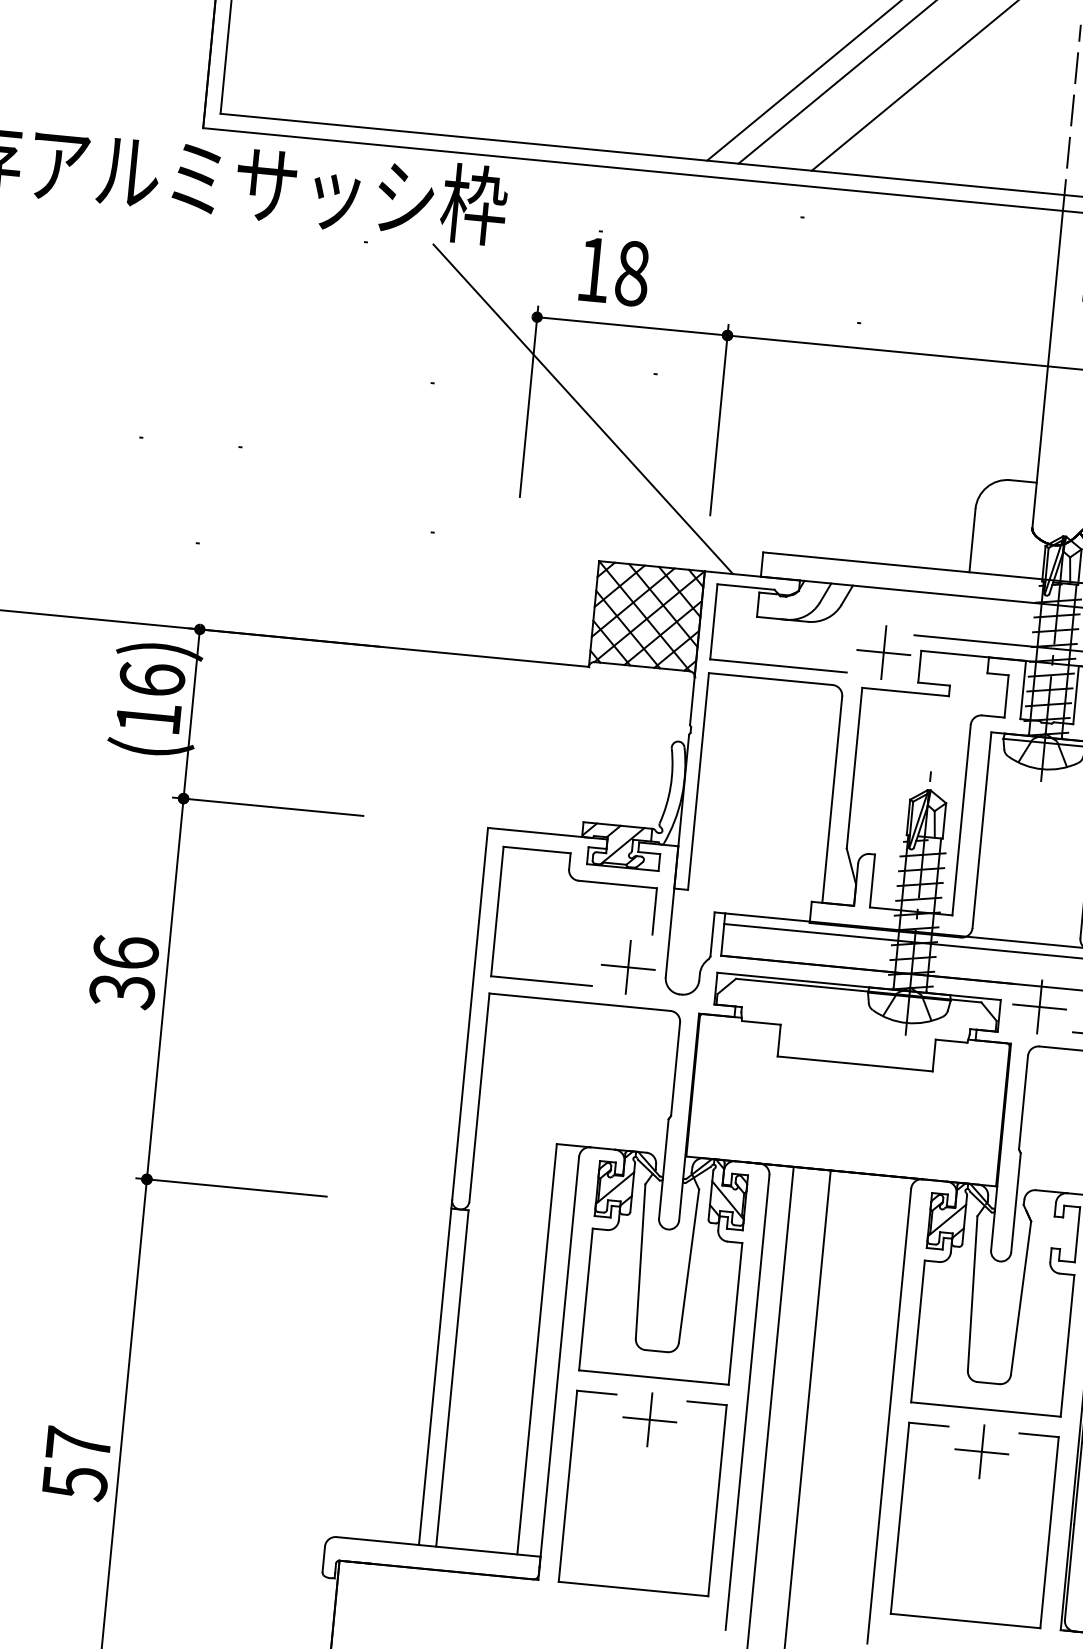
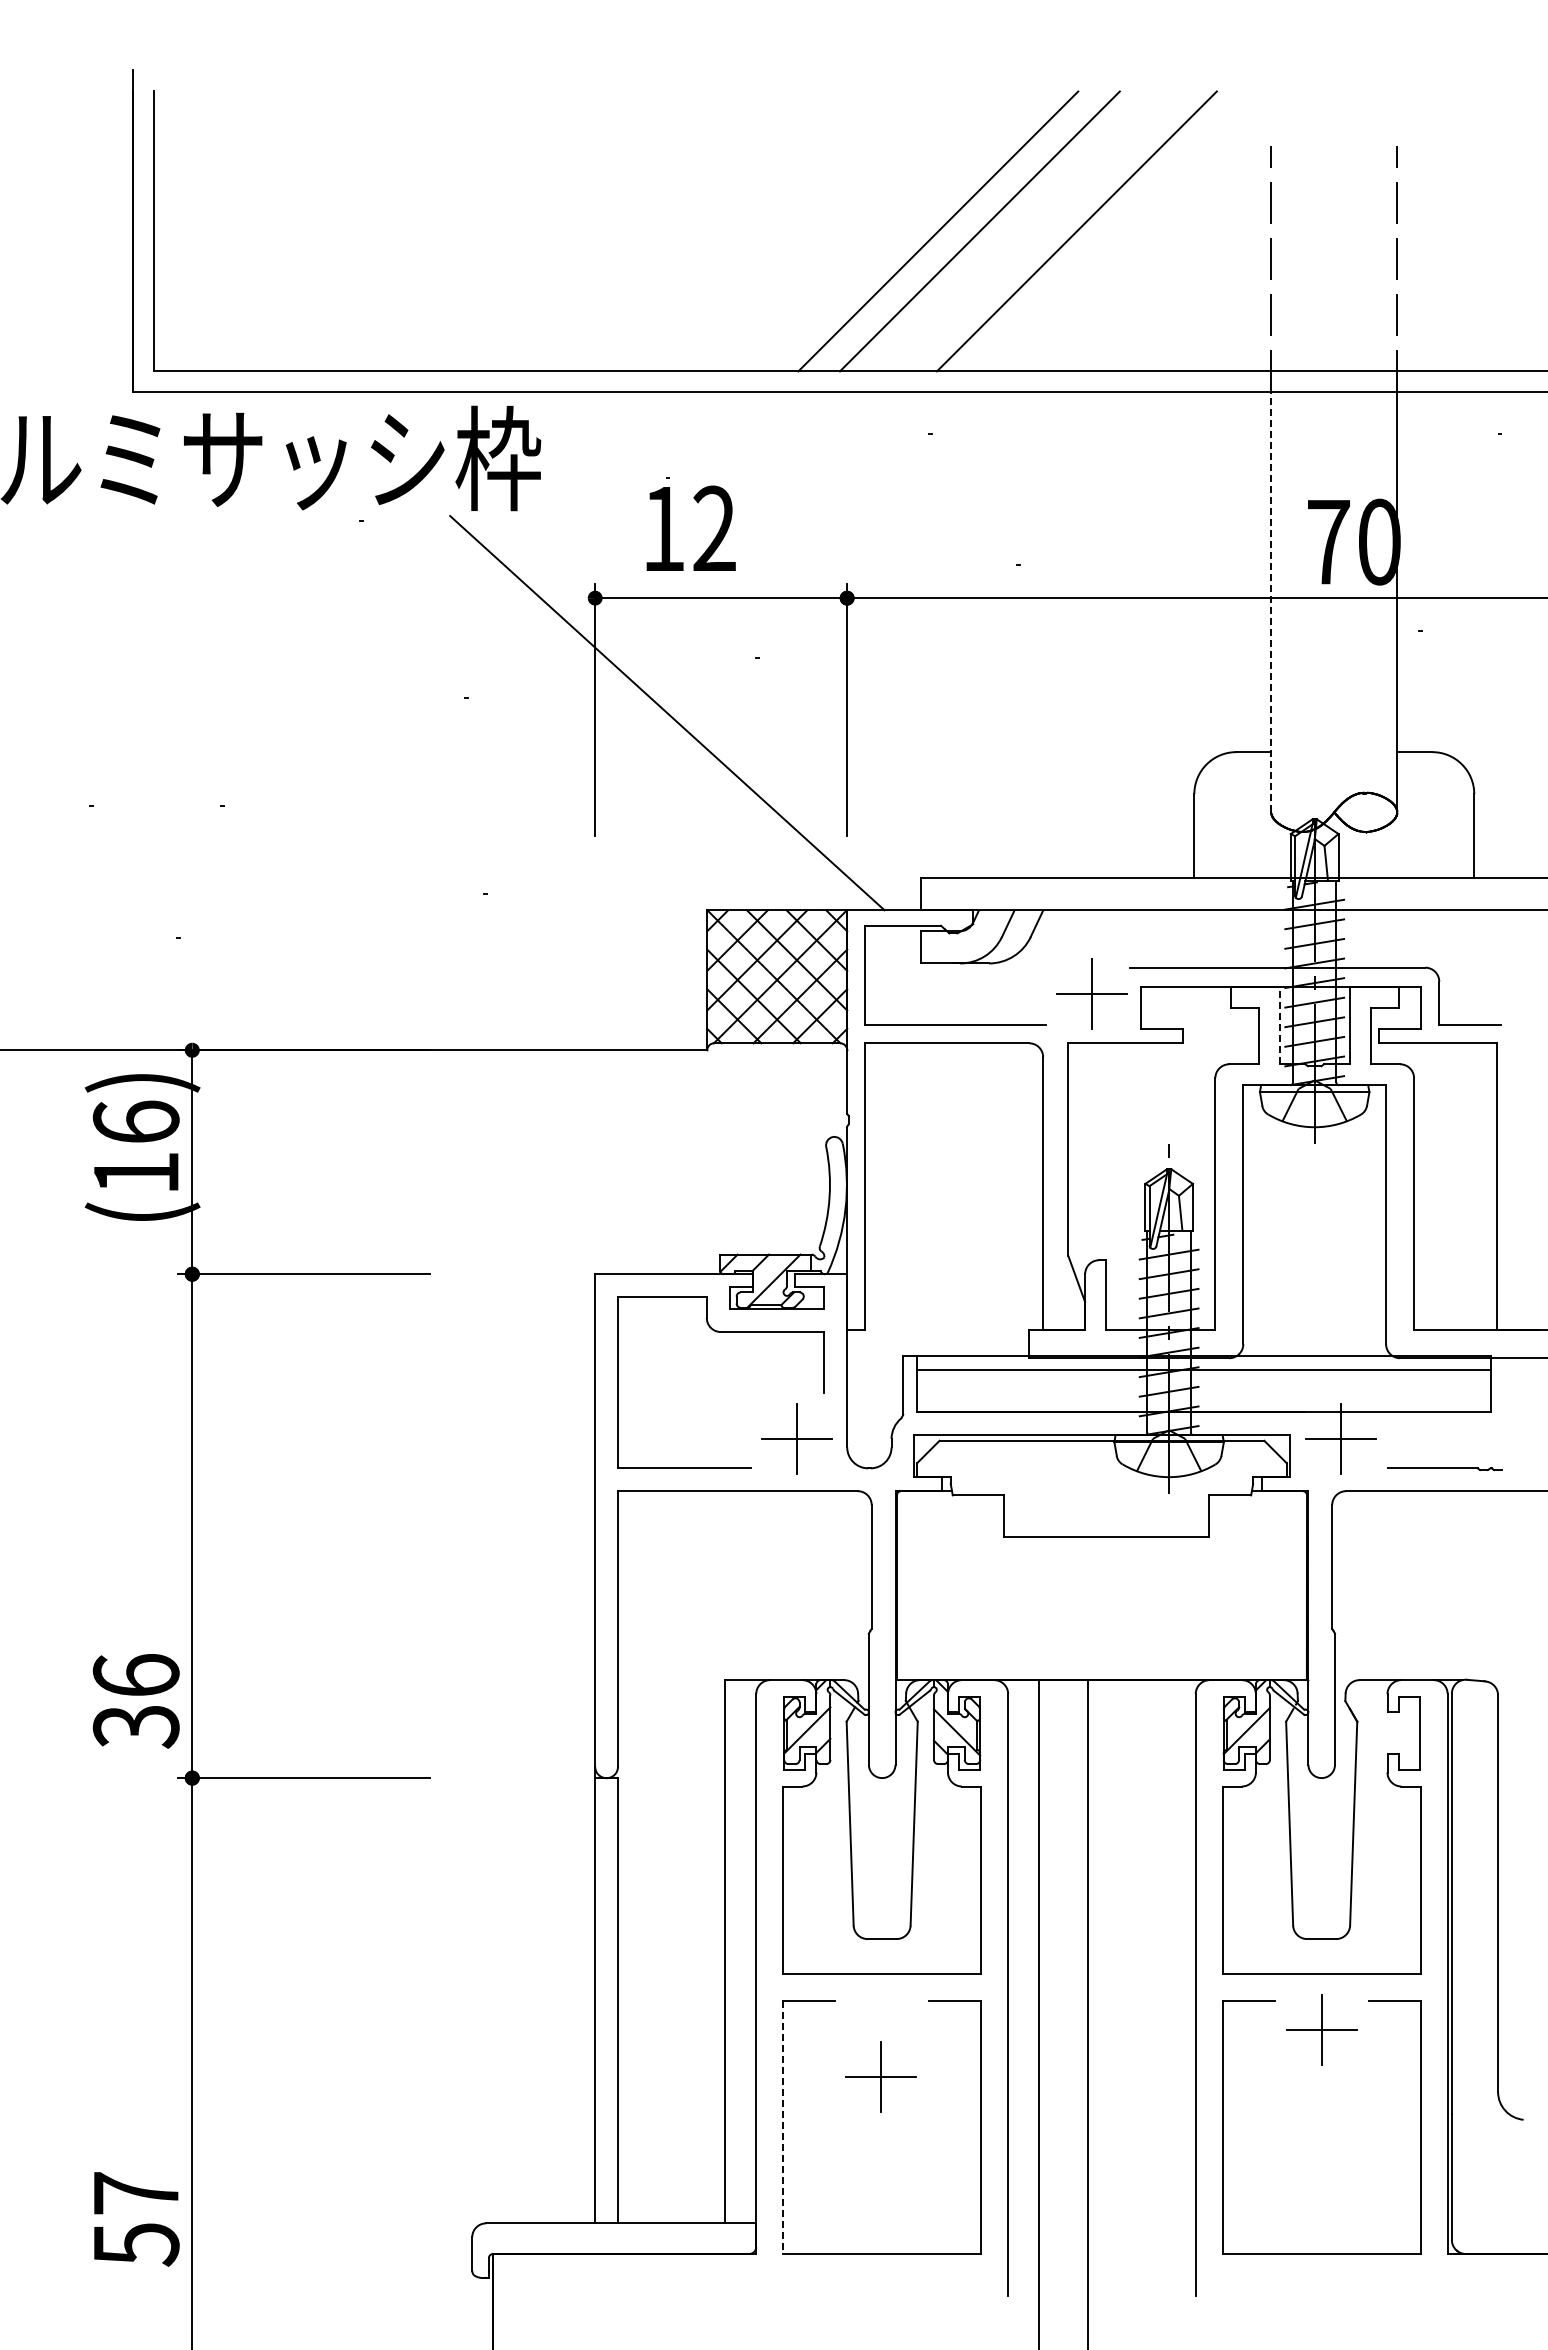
text: (632, 273) -> (714, 528), 18 -> 12
line: (1047, 369) -> (1271, 602), solid -> dashed
line: (1023, 689) -> (1279, 1025), solid -> dashed
text: (123, 972) -> (135, 1701), moved
part: (649, 1419) -> (880, 2076), moved
text: (76, 1464) -> (136, 2219), moved
line: (568, 1487) -> (783, 2128), solid -> dashed

